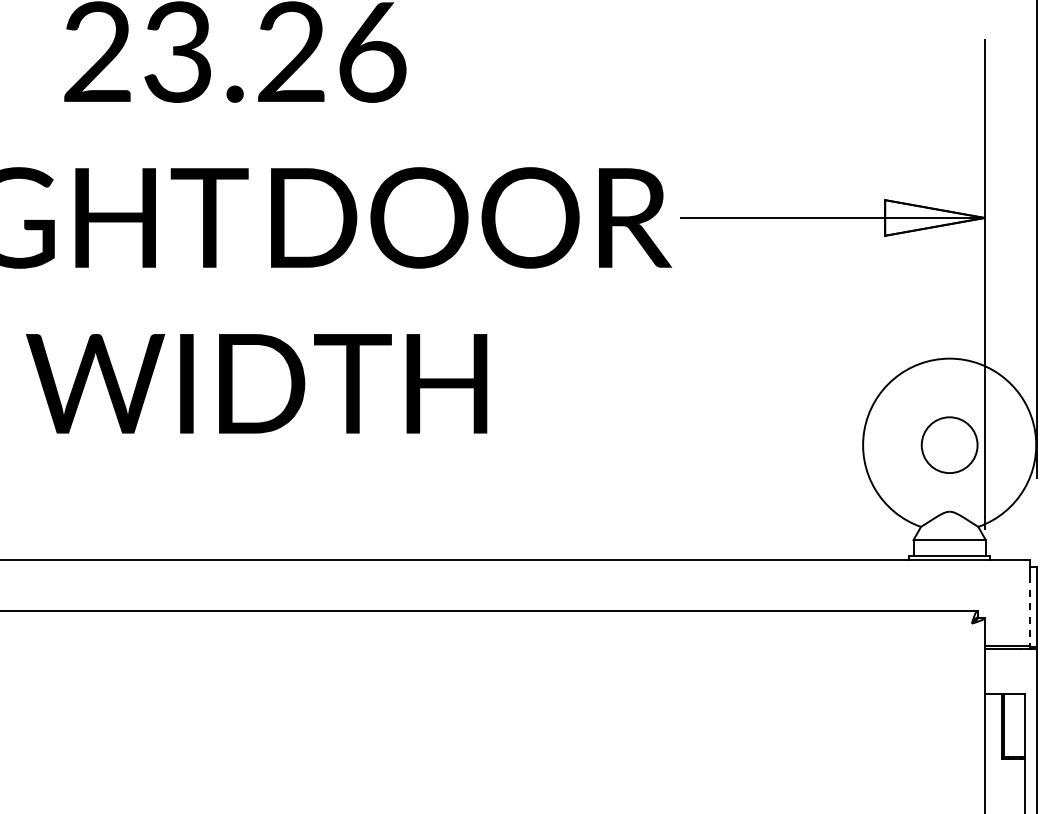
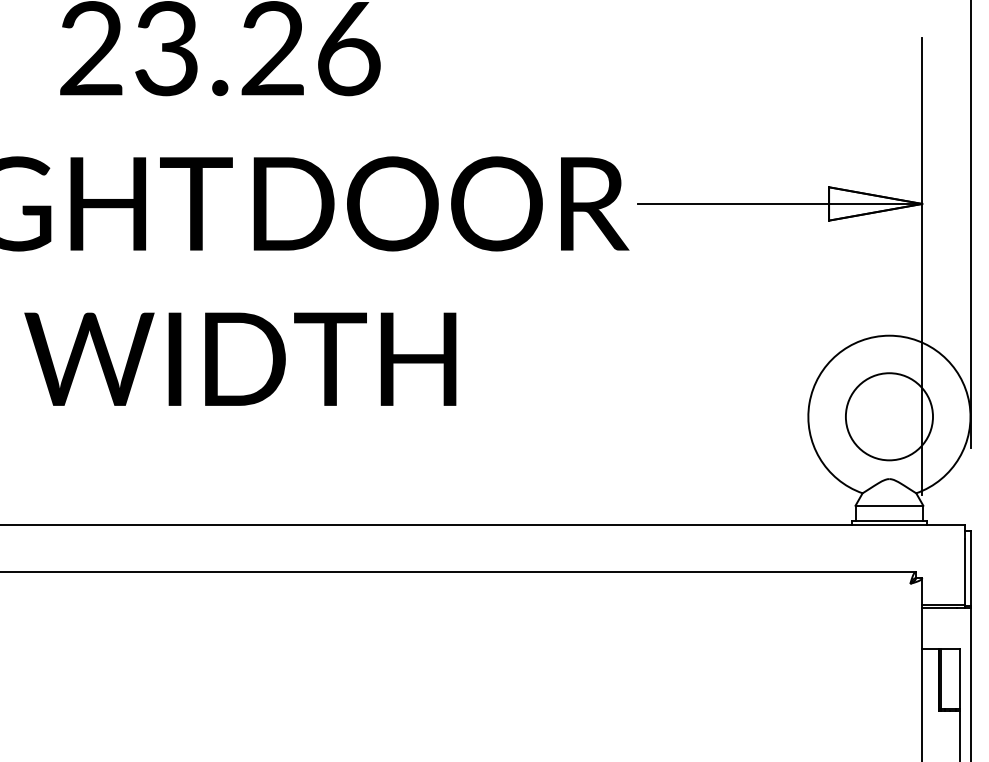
circle: (949, 444) -> (889, 416), size x1.67
line: (1030, 611) -> (965, 572), dashed -> solid

